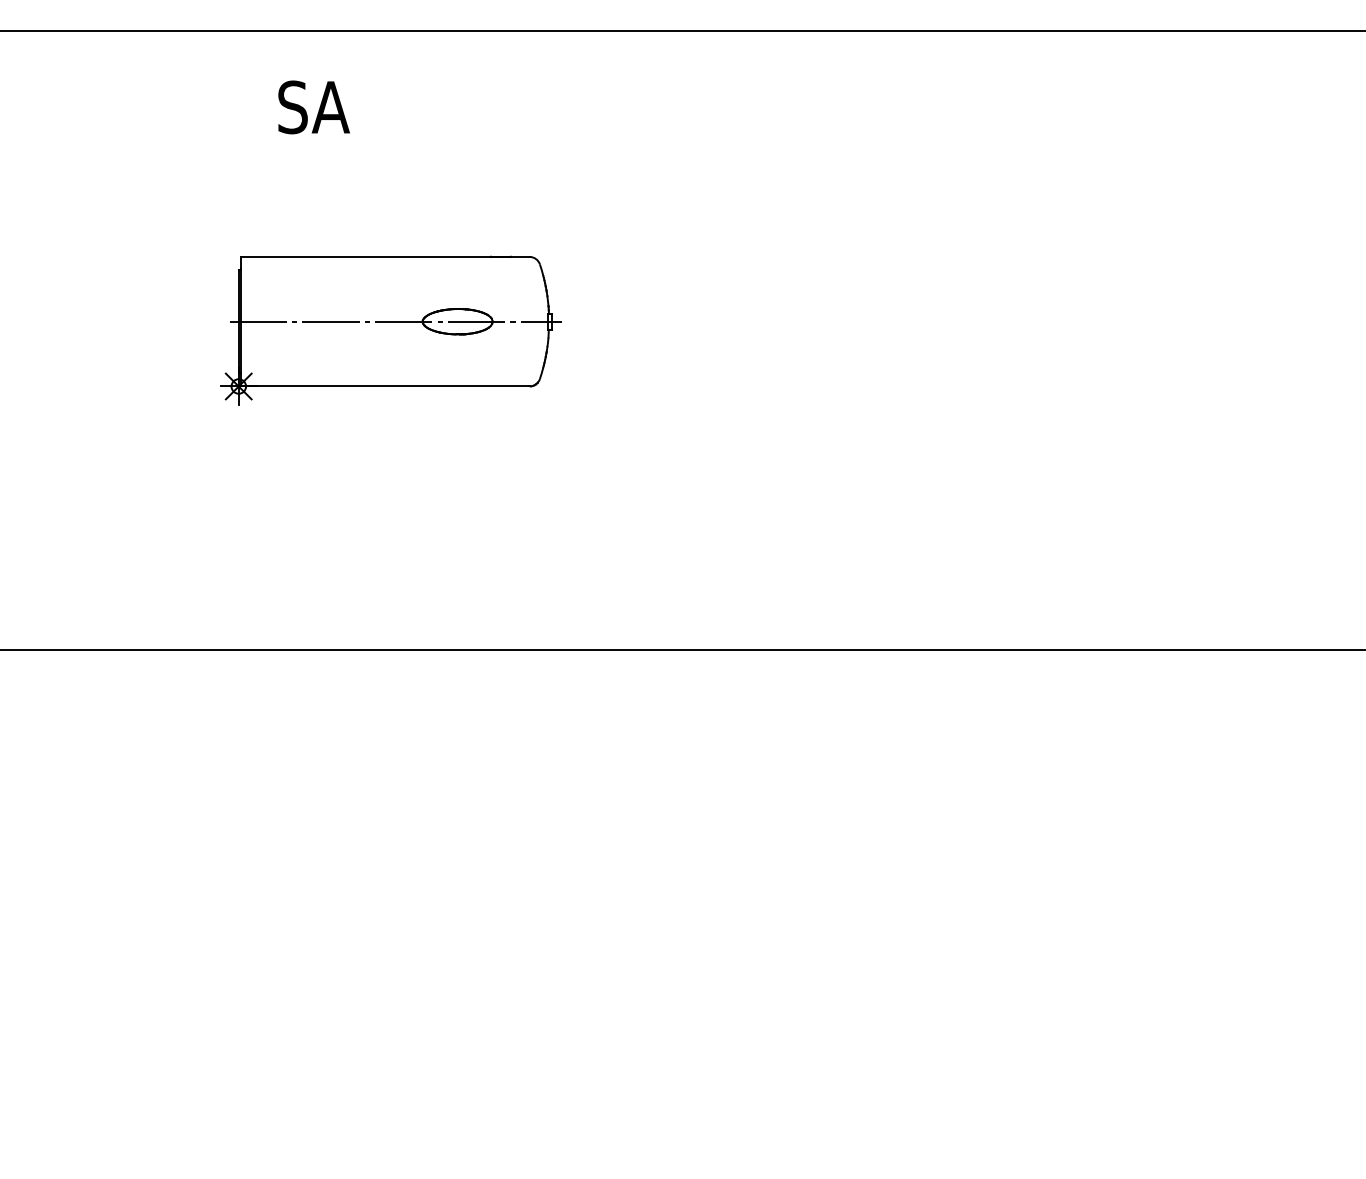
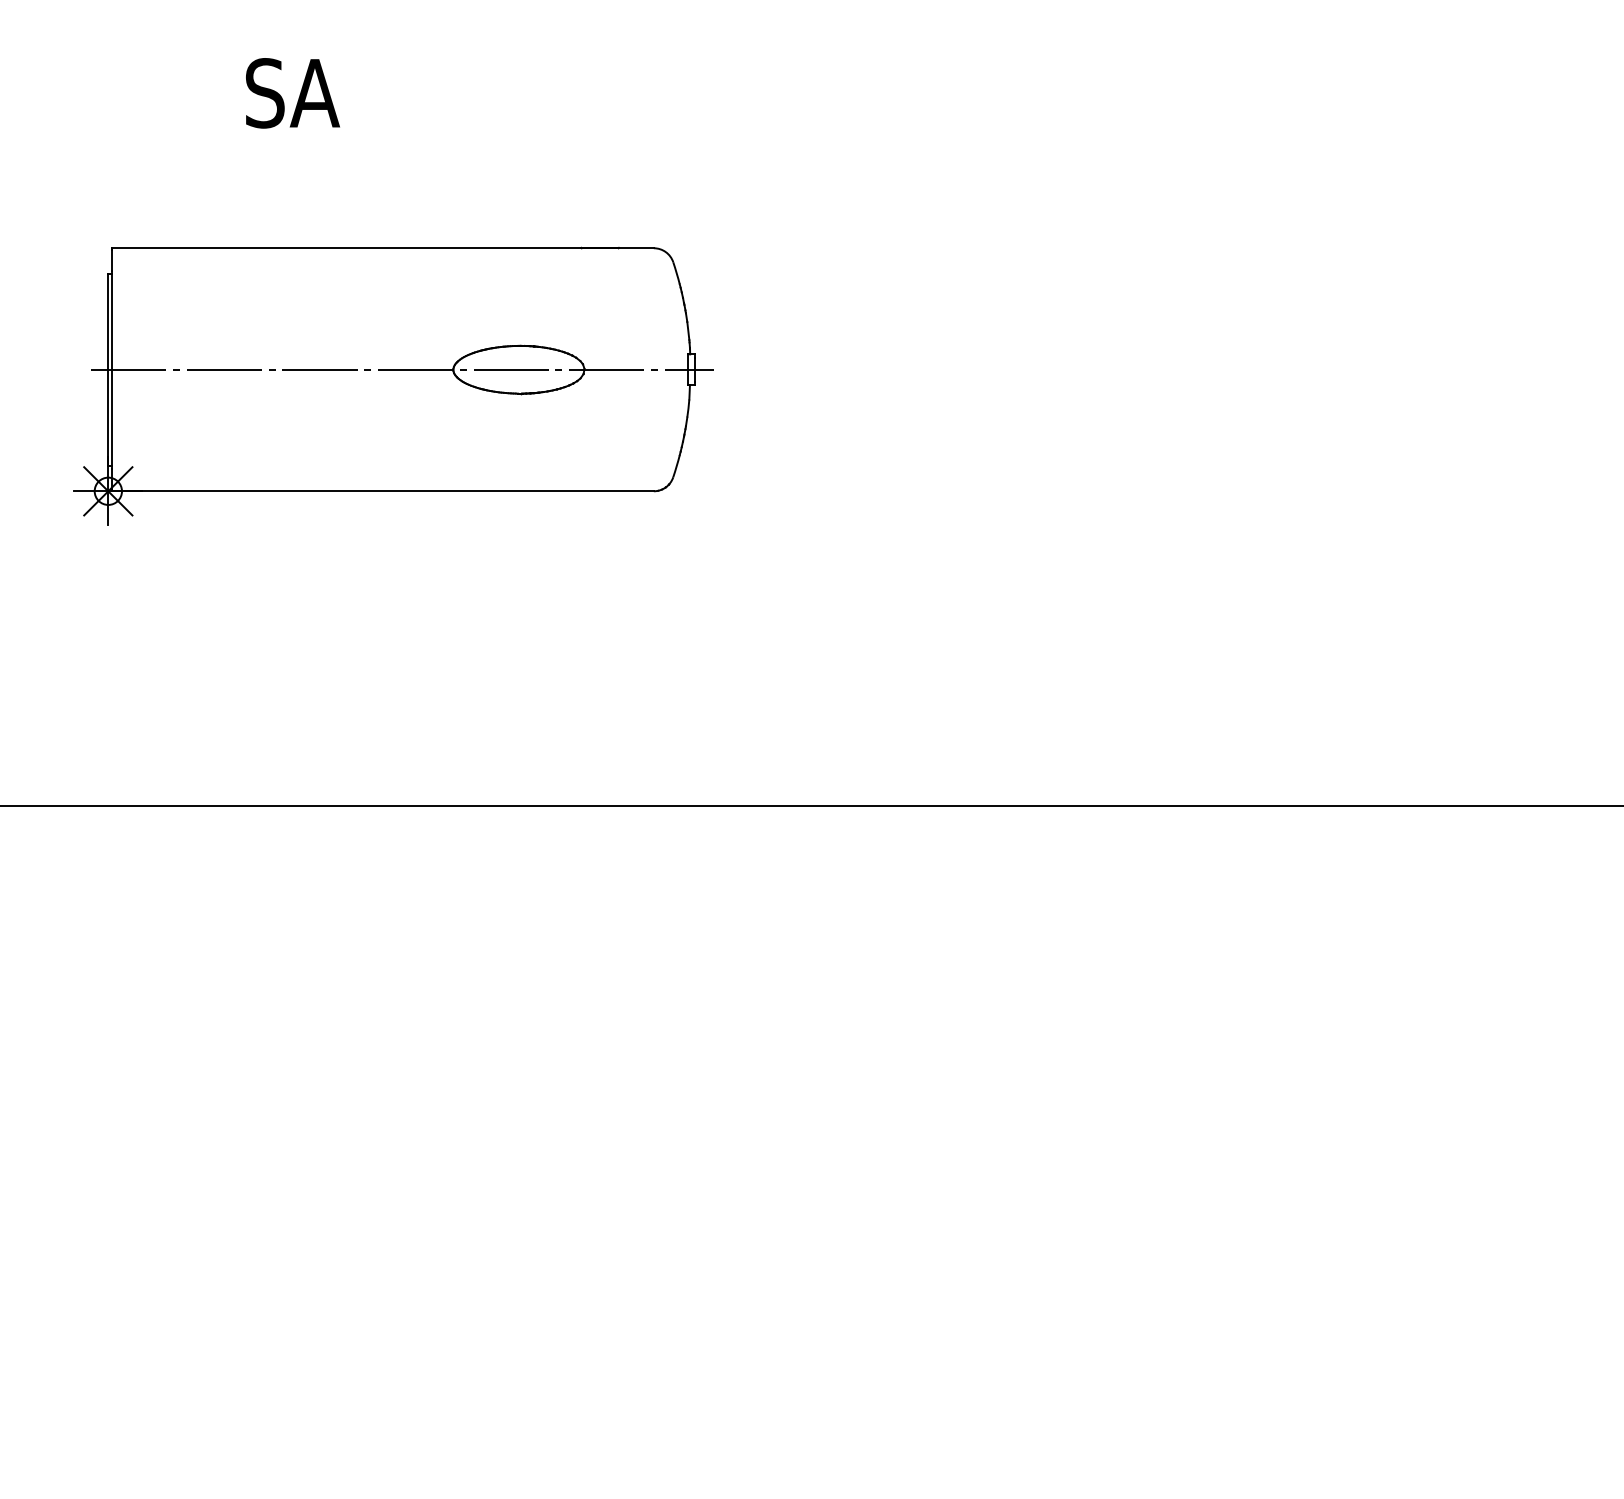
part: (390, 330) -> (393, 386), size x1.43

